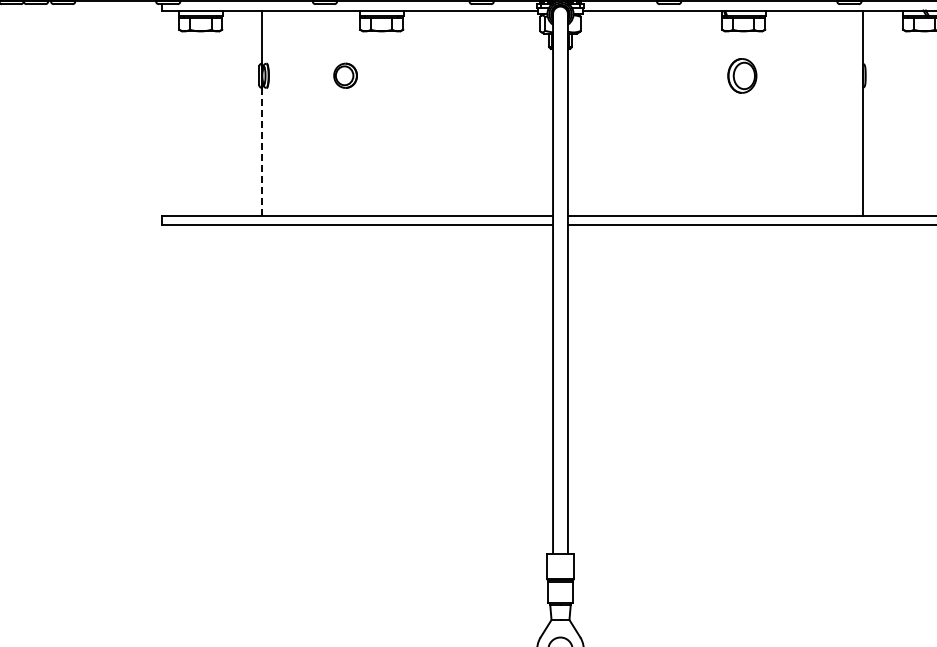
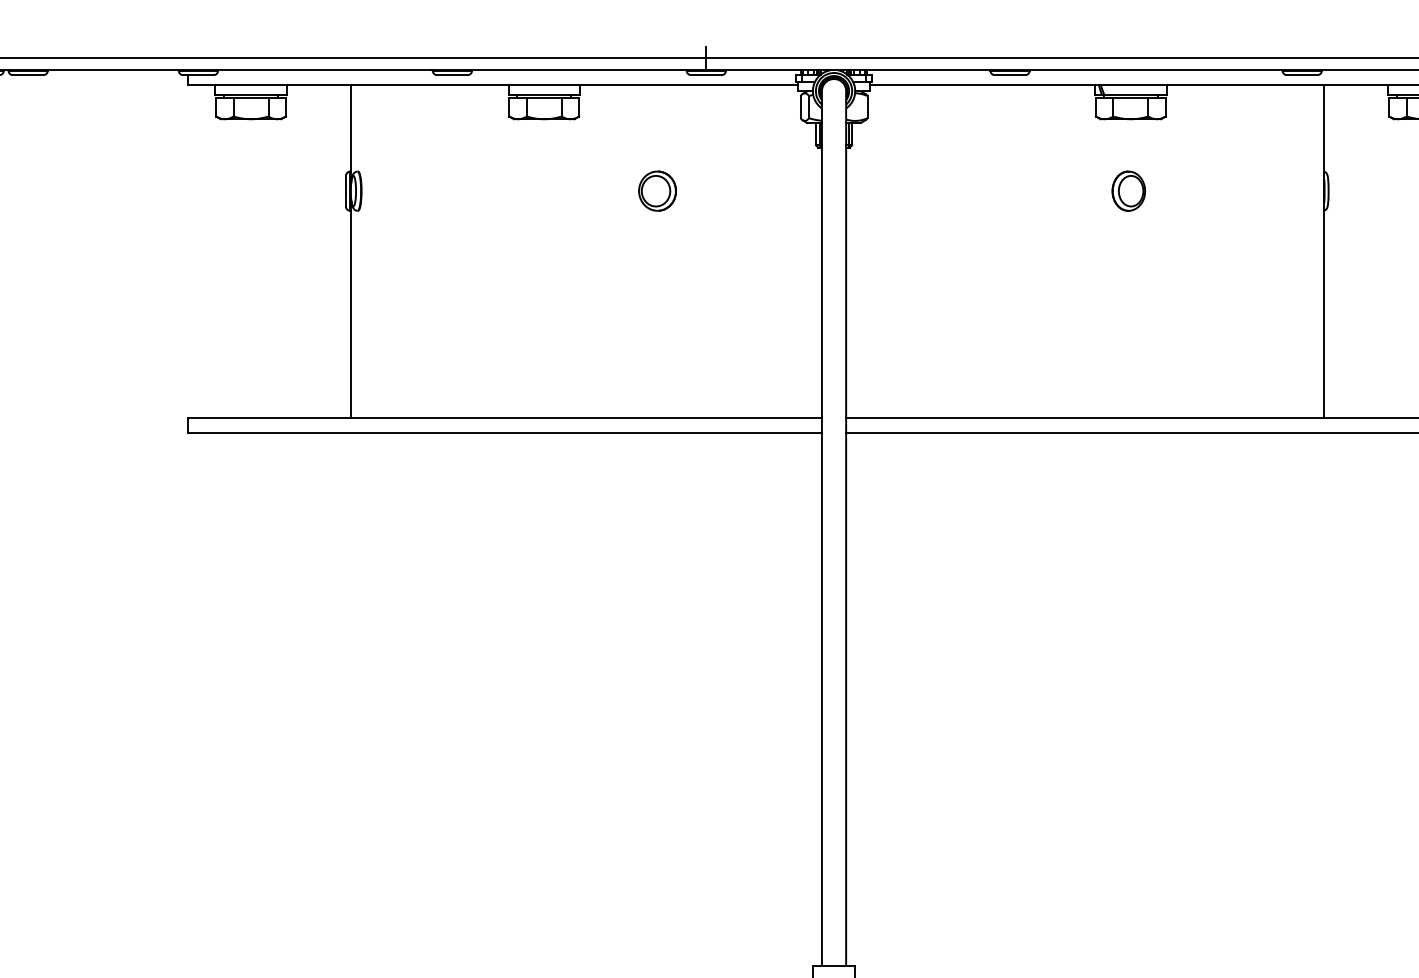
part: (345, 75) -> (657, 190), moved
part: (742, 75) -> (1128, 190), size x0.71
line: (262, 151) -> (351, 313), dashed -> solid

